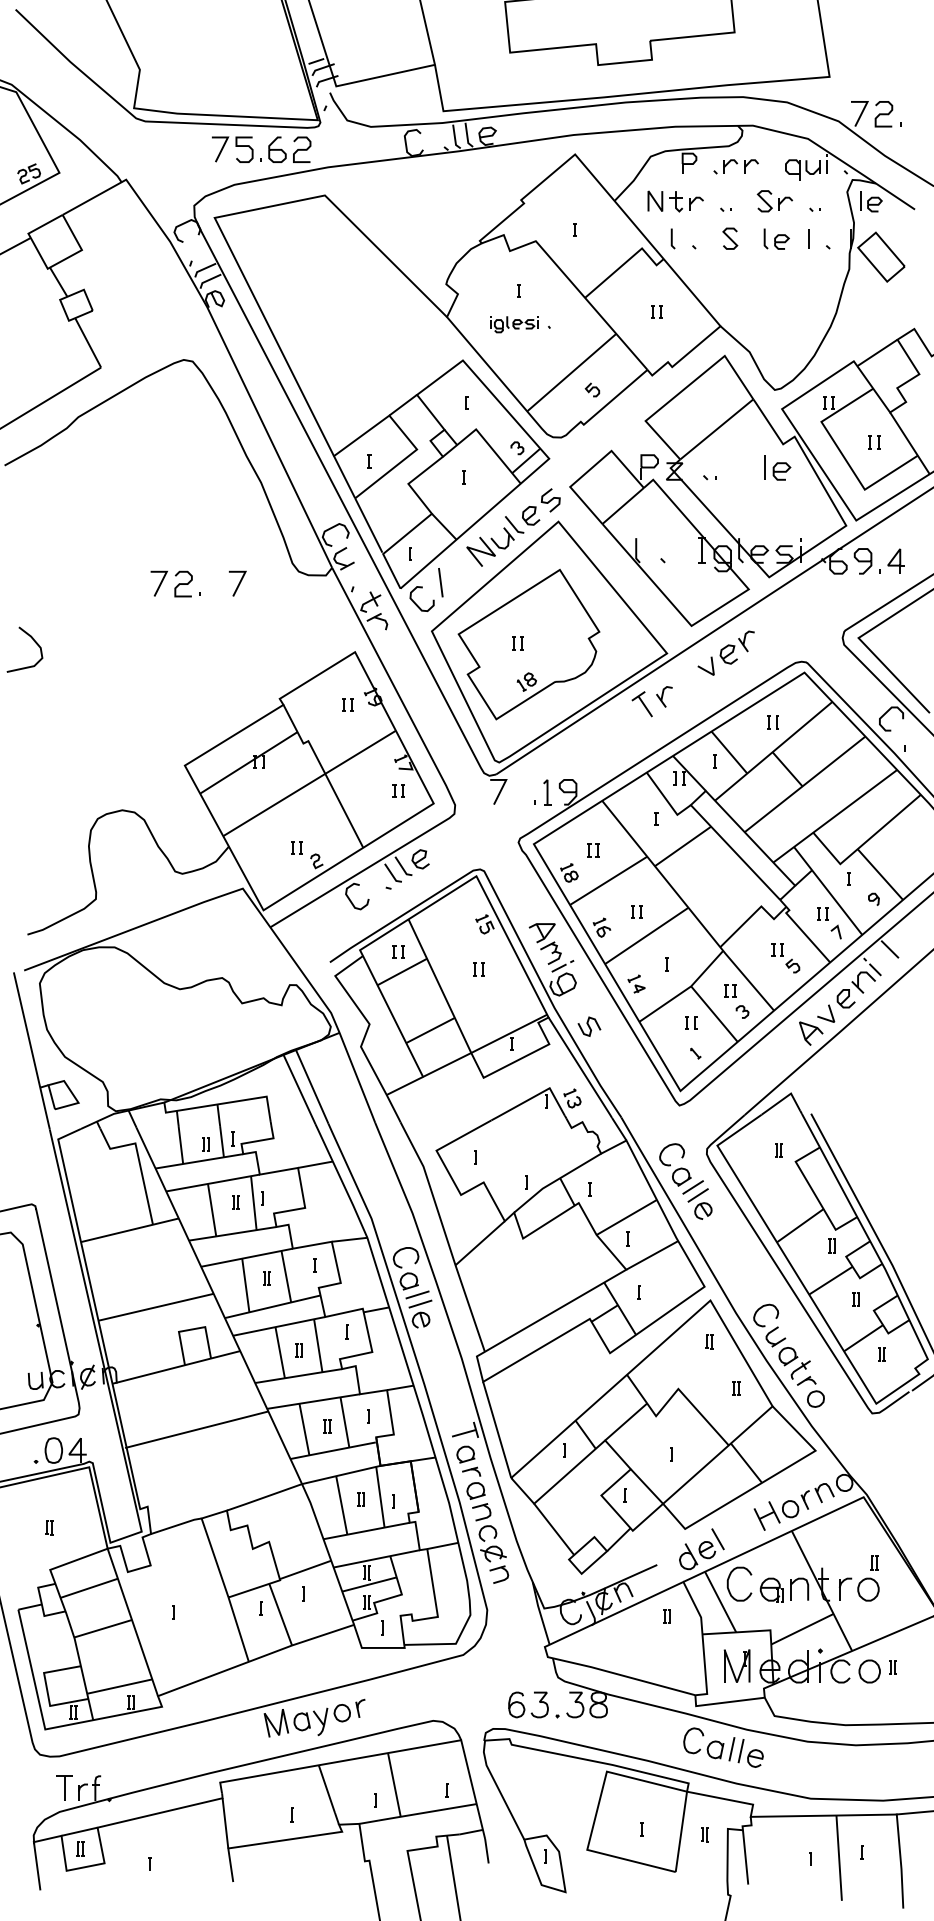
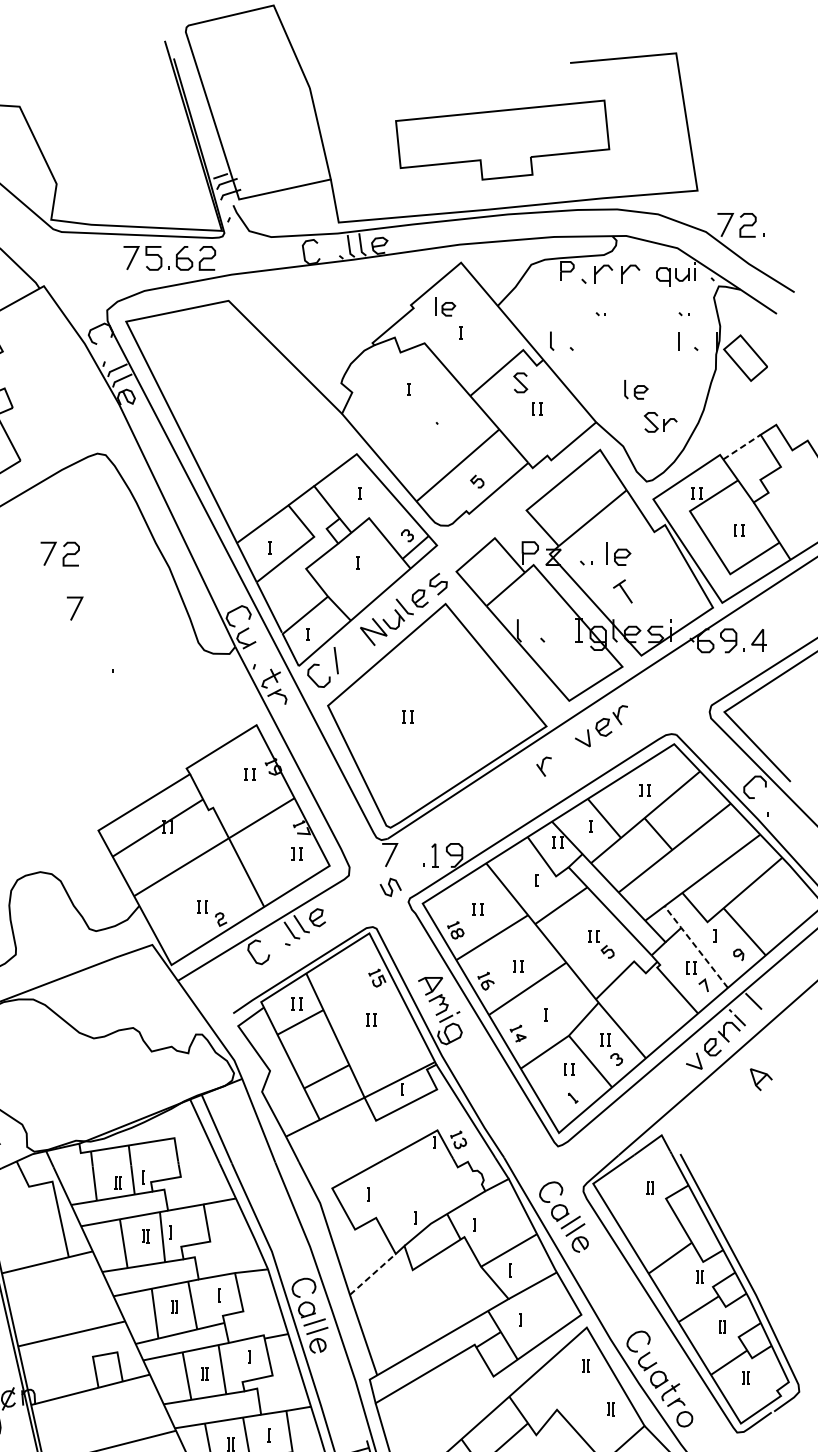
part: (735, 166) -> (610, 273), size x1.4
part: (675, 201) -> (554, 306), removed
part: (774, 201) -> (660, 422), moved
part: (871, 201) -> (445, 306), moved
curve: (730, 238) -> (520, 382), moved
part: (776, 238) -> (636, 389), moved
part: (514, 324) -> (404, 420), removed
line: (877, 353) -> (742, 447), solid -> dashed
part: (777, 467) -> (618, 553), moved
part: (171, 583) -> (60, 553), moved
line: (238, 583) -> (75, 608), moved
part: (528, 644) -> (417, 718), removed
part: (641, 704) -> (622, 591), moved
line: (827, 890) -> (695, 946), solid -> dashed
part: (785, 958) -> (600, 944), moved
curve: (589, 1026) -> (390, 887), moved
part: (811, 1033) -> (761, 1079), moved
line: (480, 1242) -> (373, 1273), solid -> dashed

